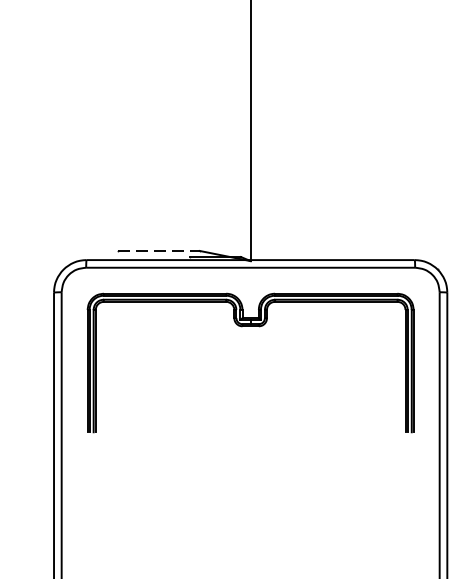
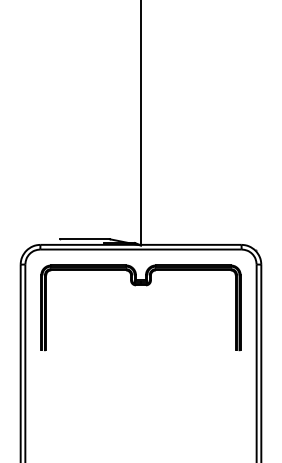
line: (158, 251) -> (84, 239), dashed -> solid

